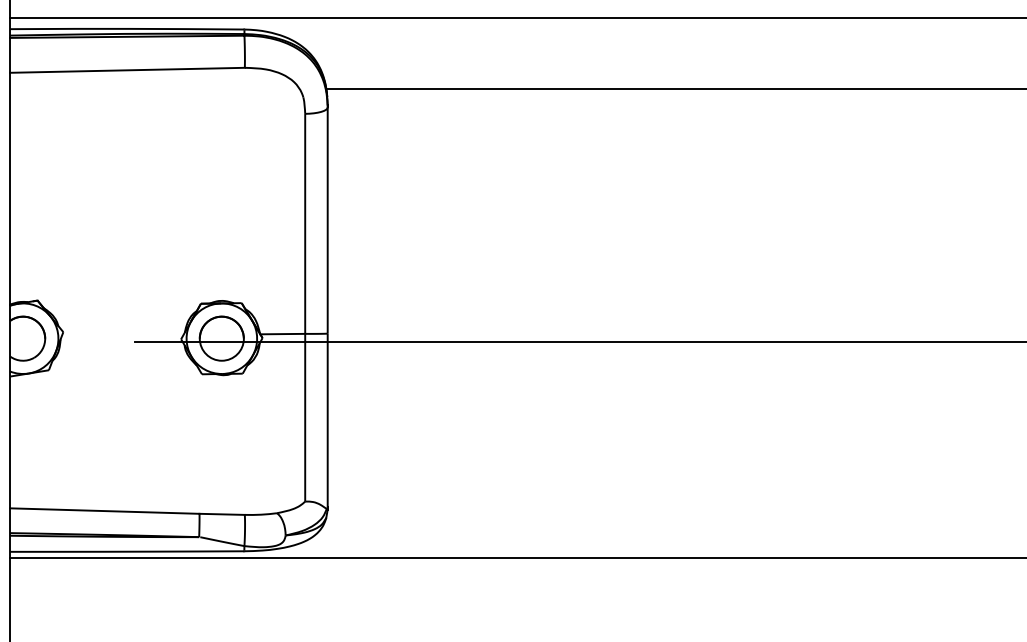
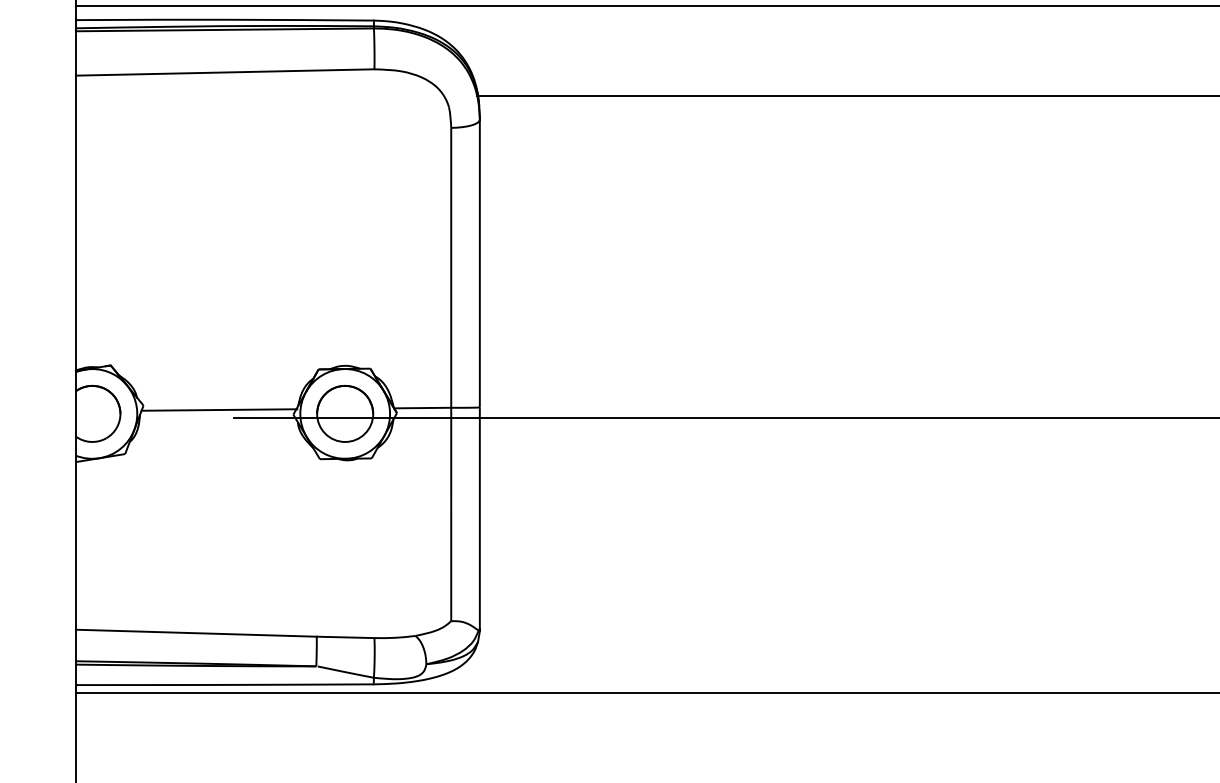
line: (122, 335) -> (218, 409), added

